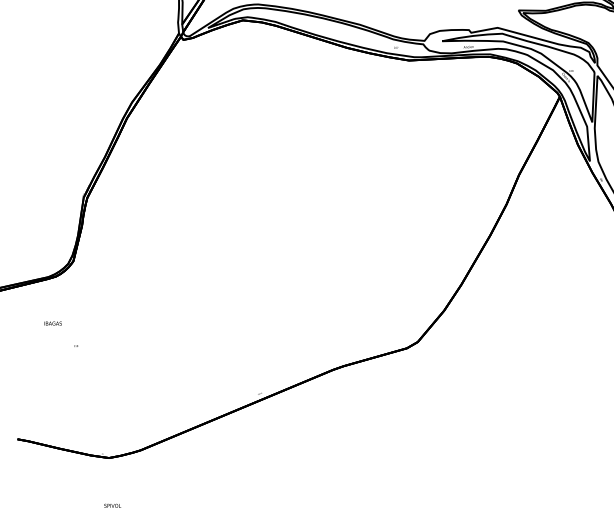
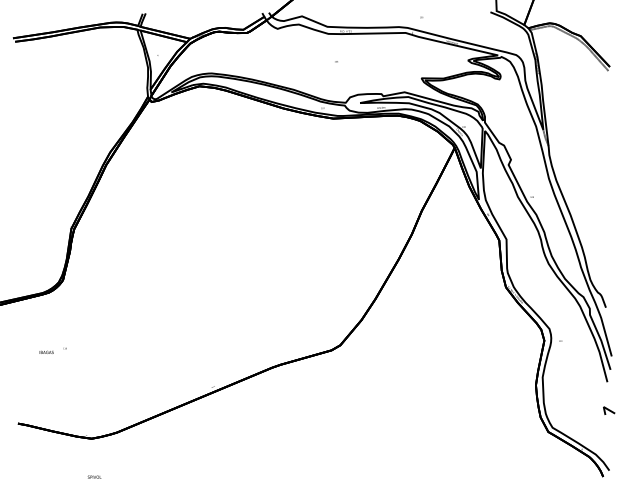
text: (52, 322) -> (46, 351), moved

